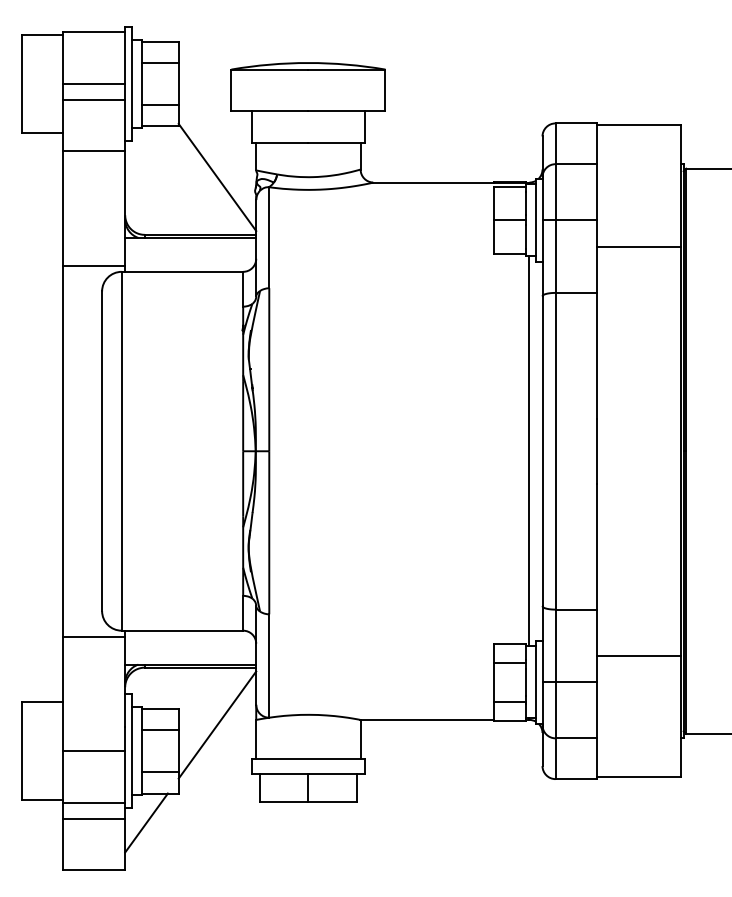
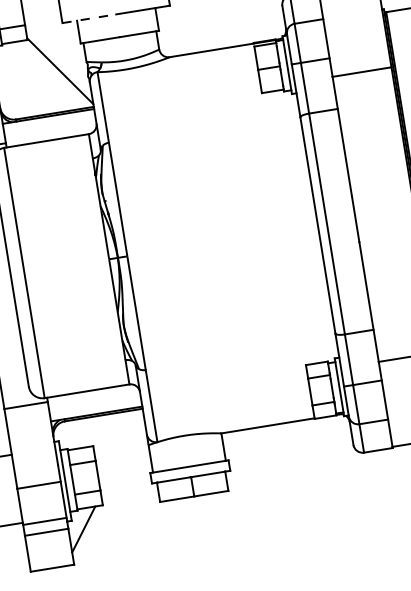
line: (269, 110) -> (89, 18), solid -> dashed
line: (529, 451) -> (308, 227), removed
line: (217, 724) -> (122, 452), removed

